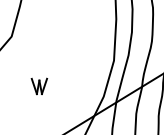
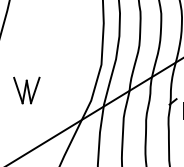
part: (39, 86) -> (26, 90), size x1.67

